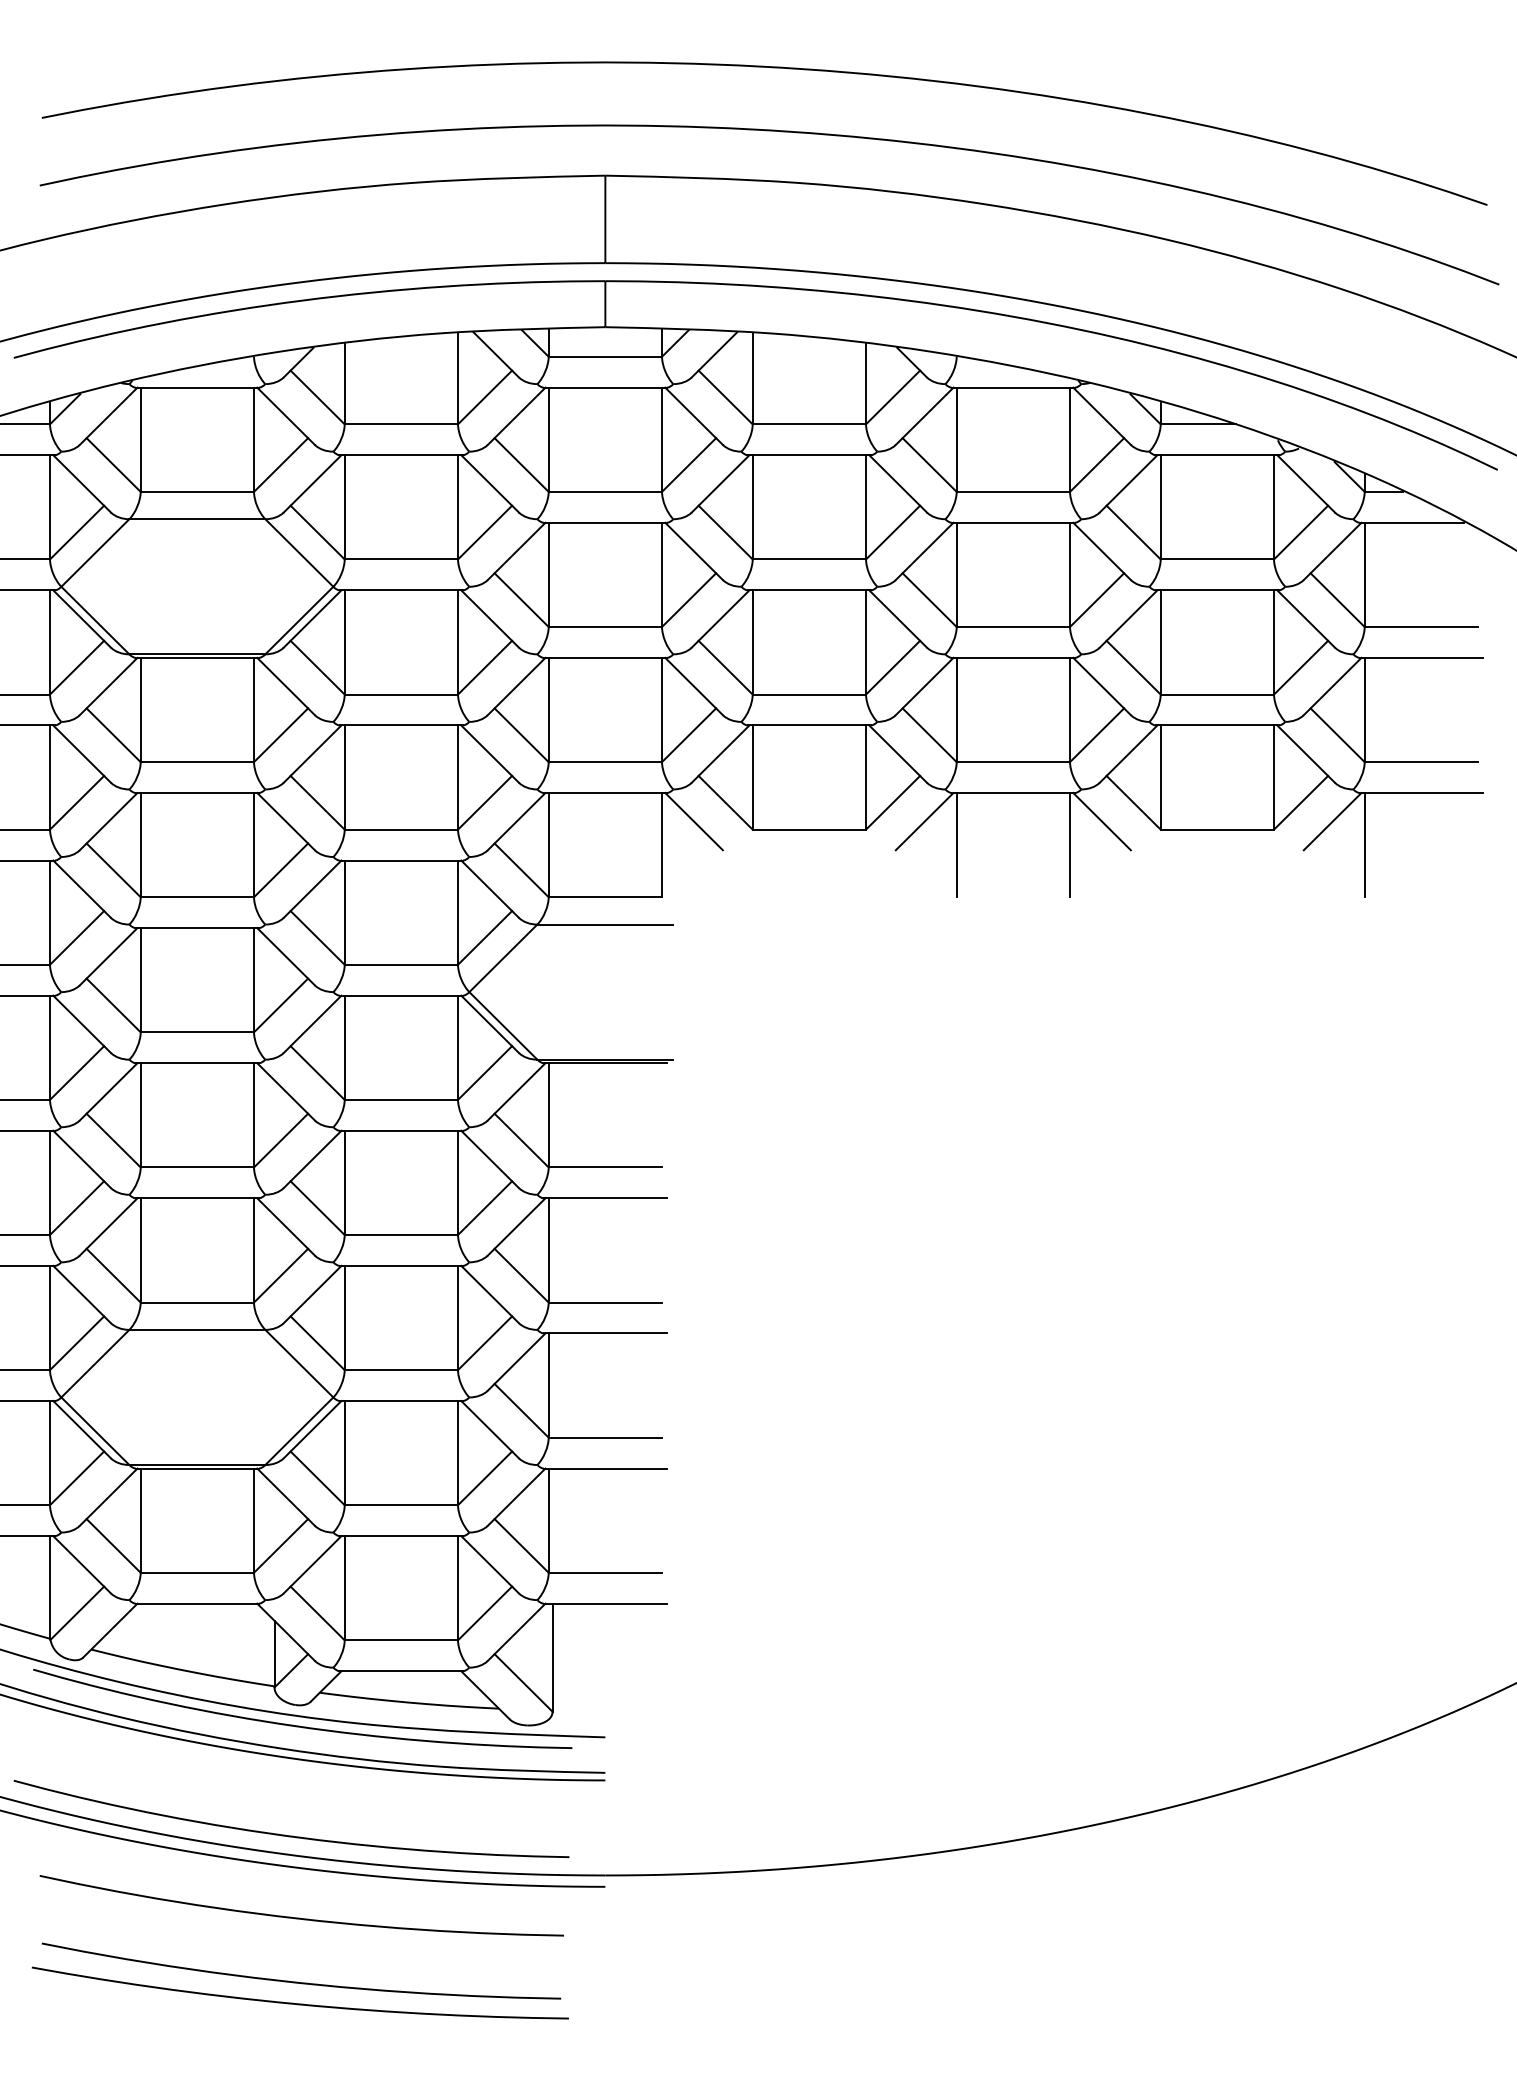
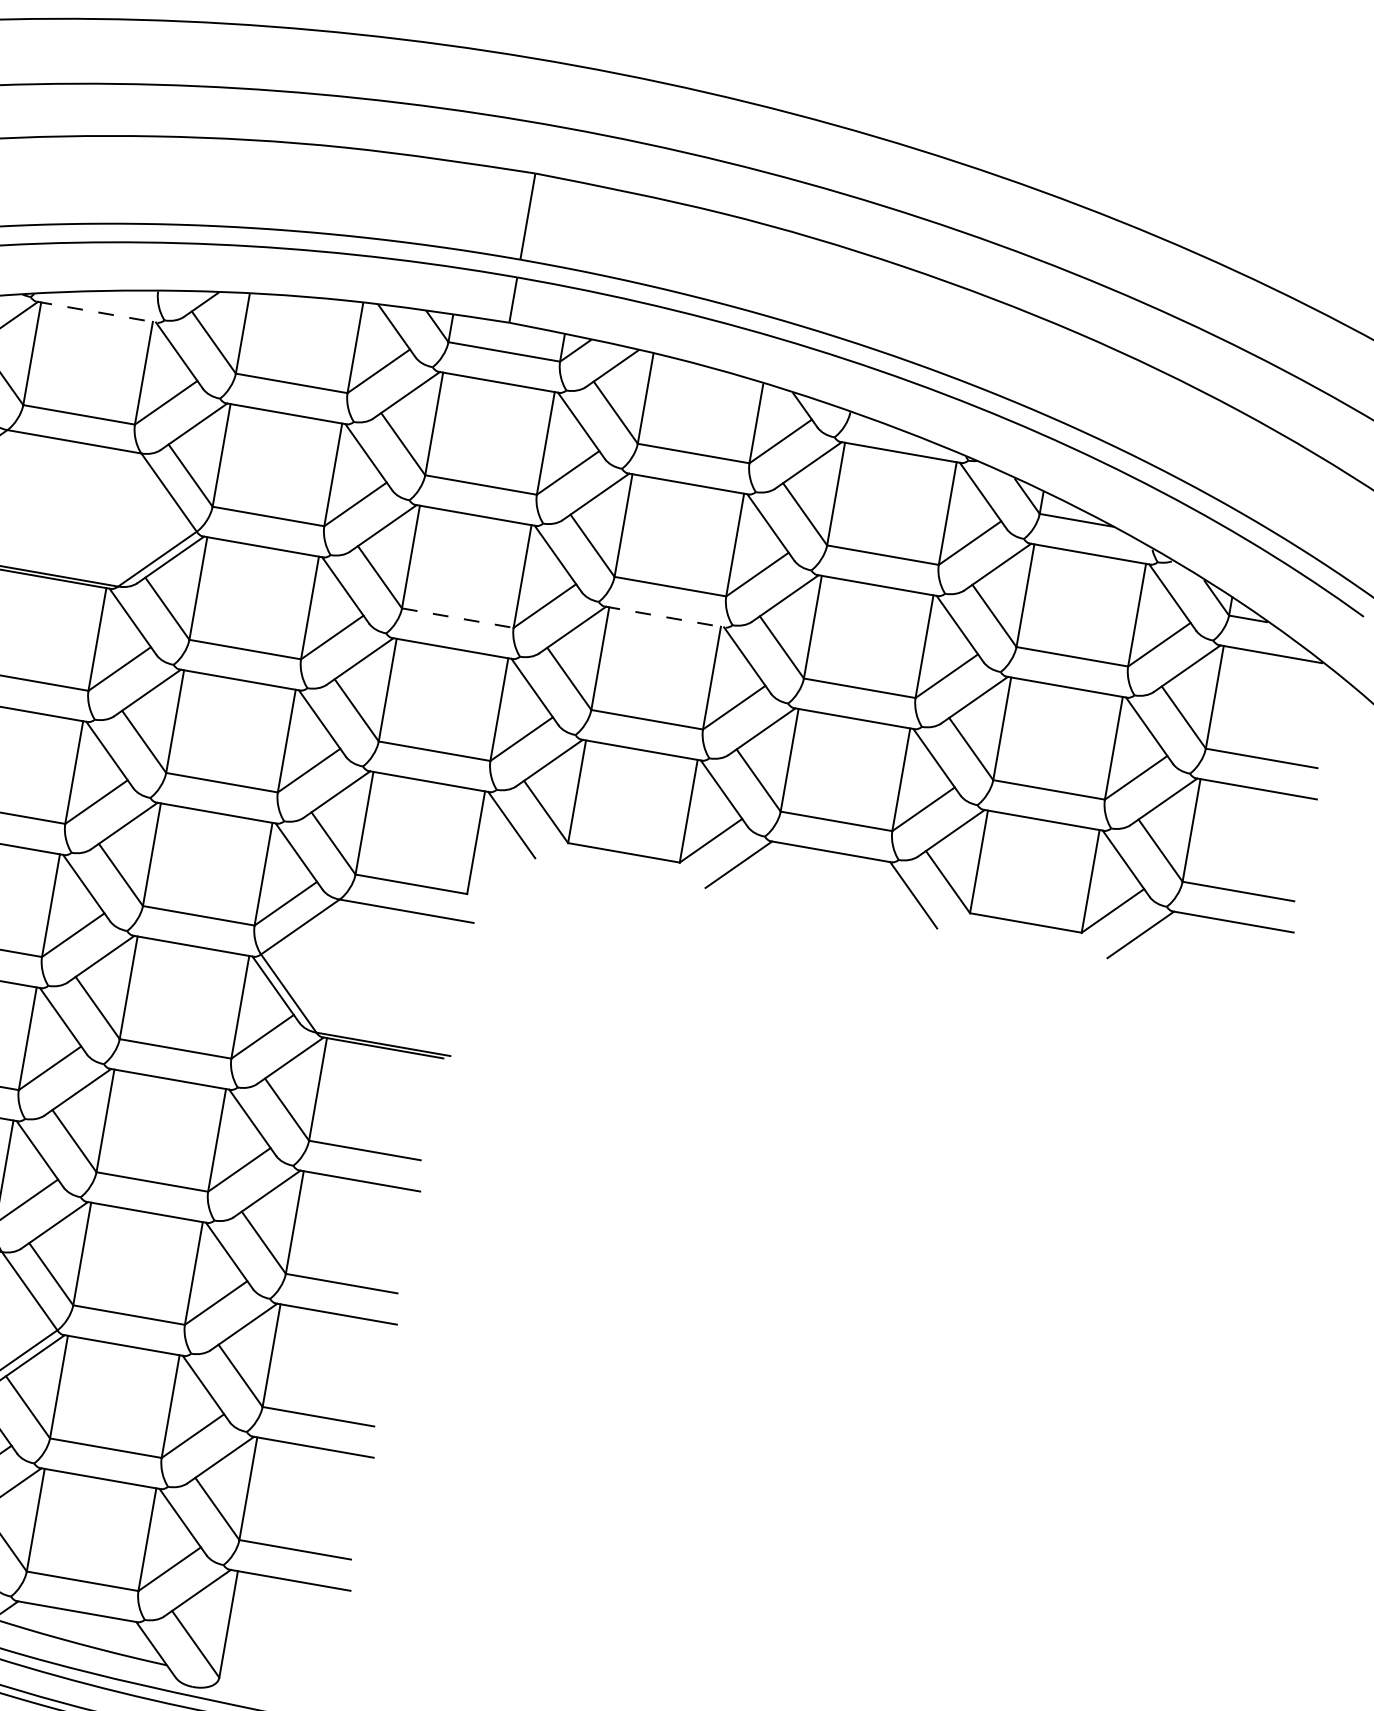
line: (197, 387) -> (97, 312), solid -> dashed
line: (809, 590) -> (665, 617), solid -> dashed
line: (605, 627) -> (457, 618), solid -> dashed
line: (956, 845) -> (766, 893), removed
line: (1070, 845) -> (878, 913), removed
line: (1364, 845) -> (1168, 963), removed

